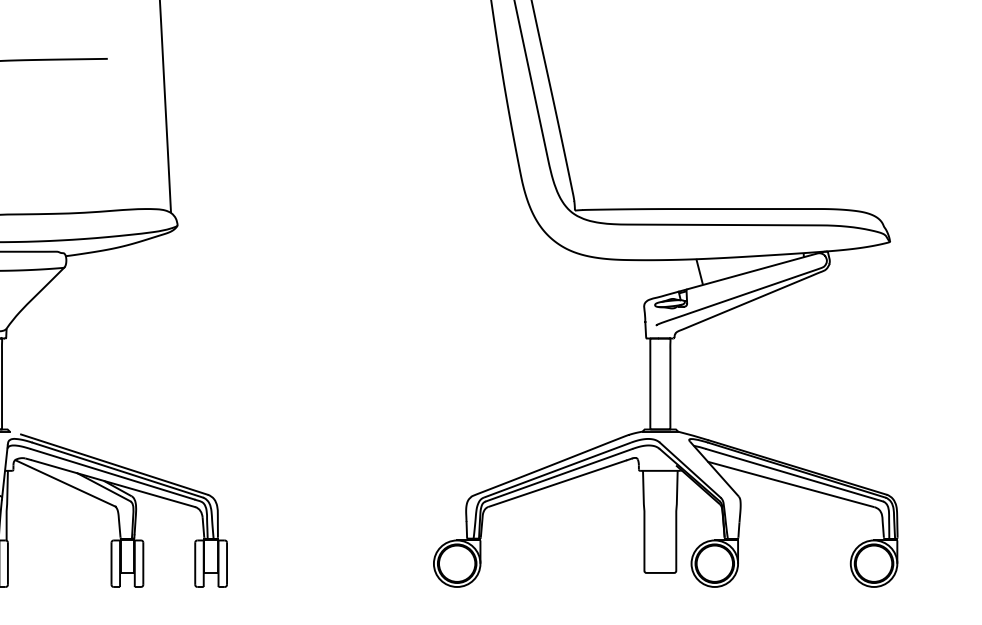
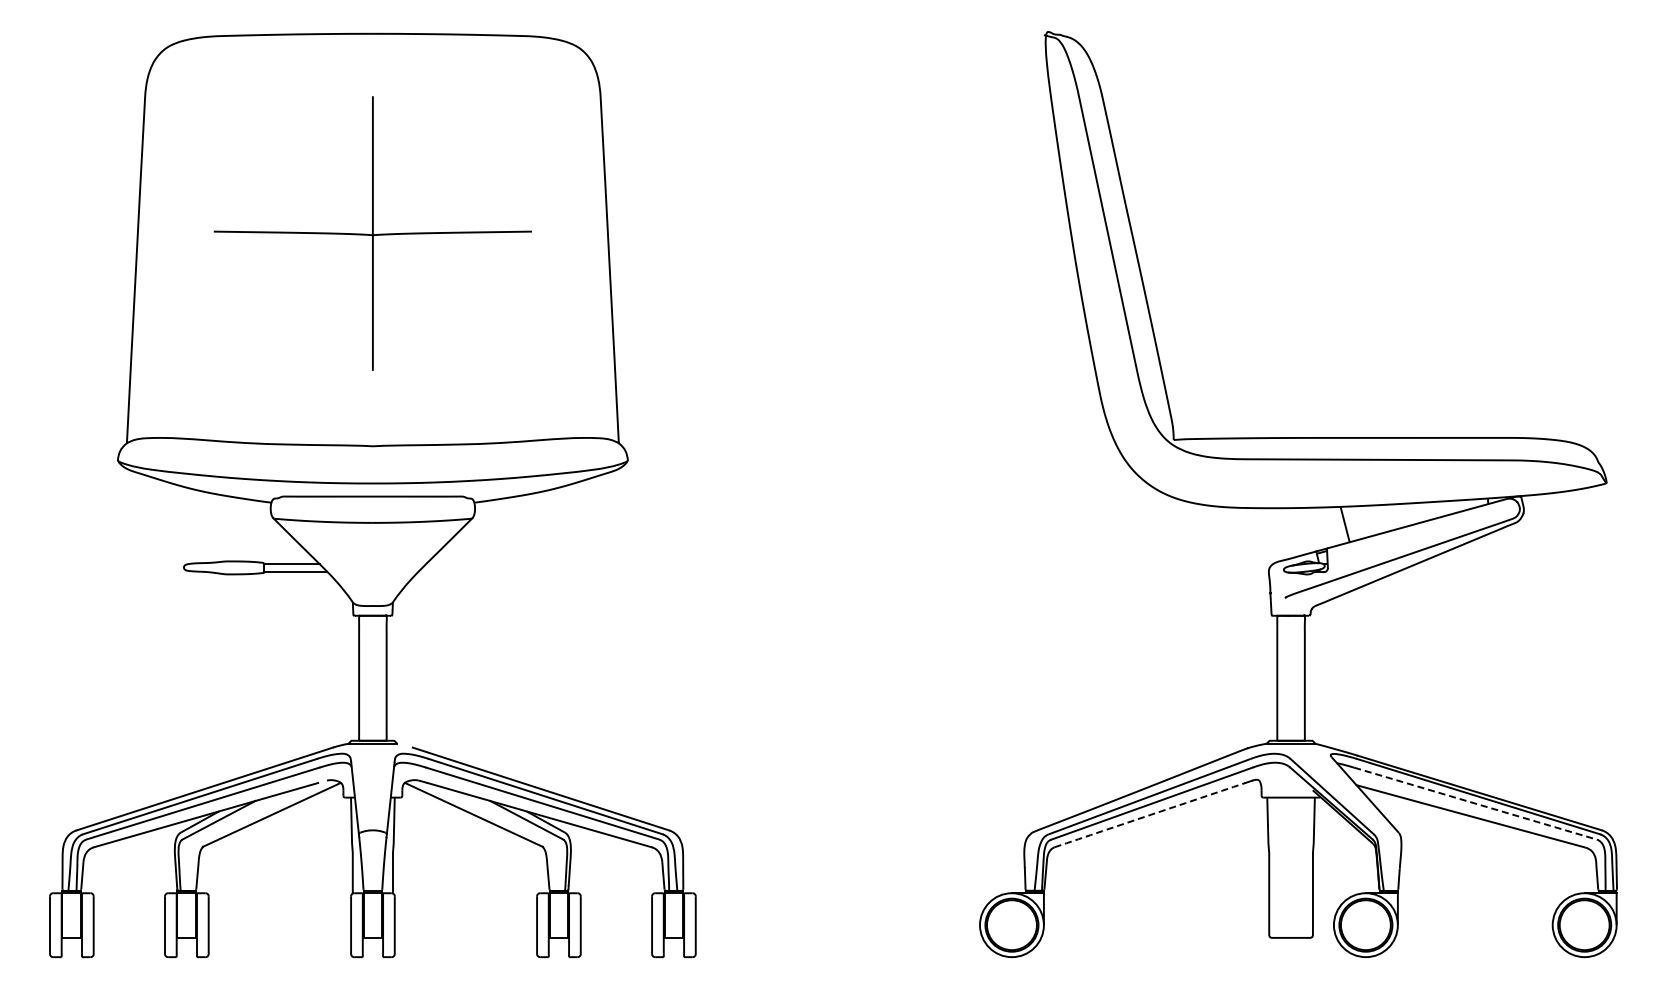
line: (794, 475) -> (1475, 803), solid -> dashed
arc: (557, 483) -> (1149, 815), solid -> dashed

